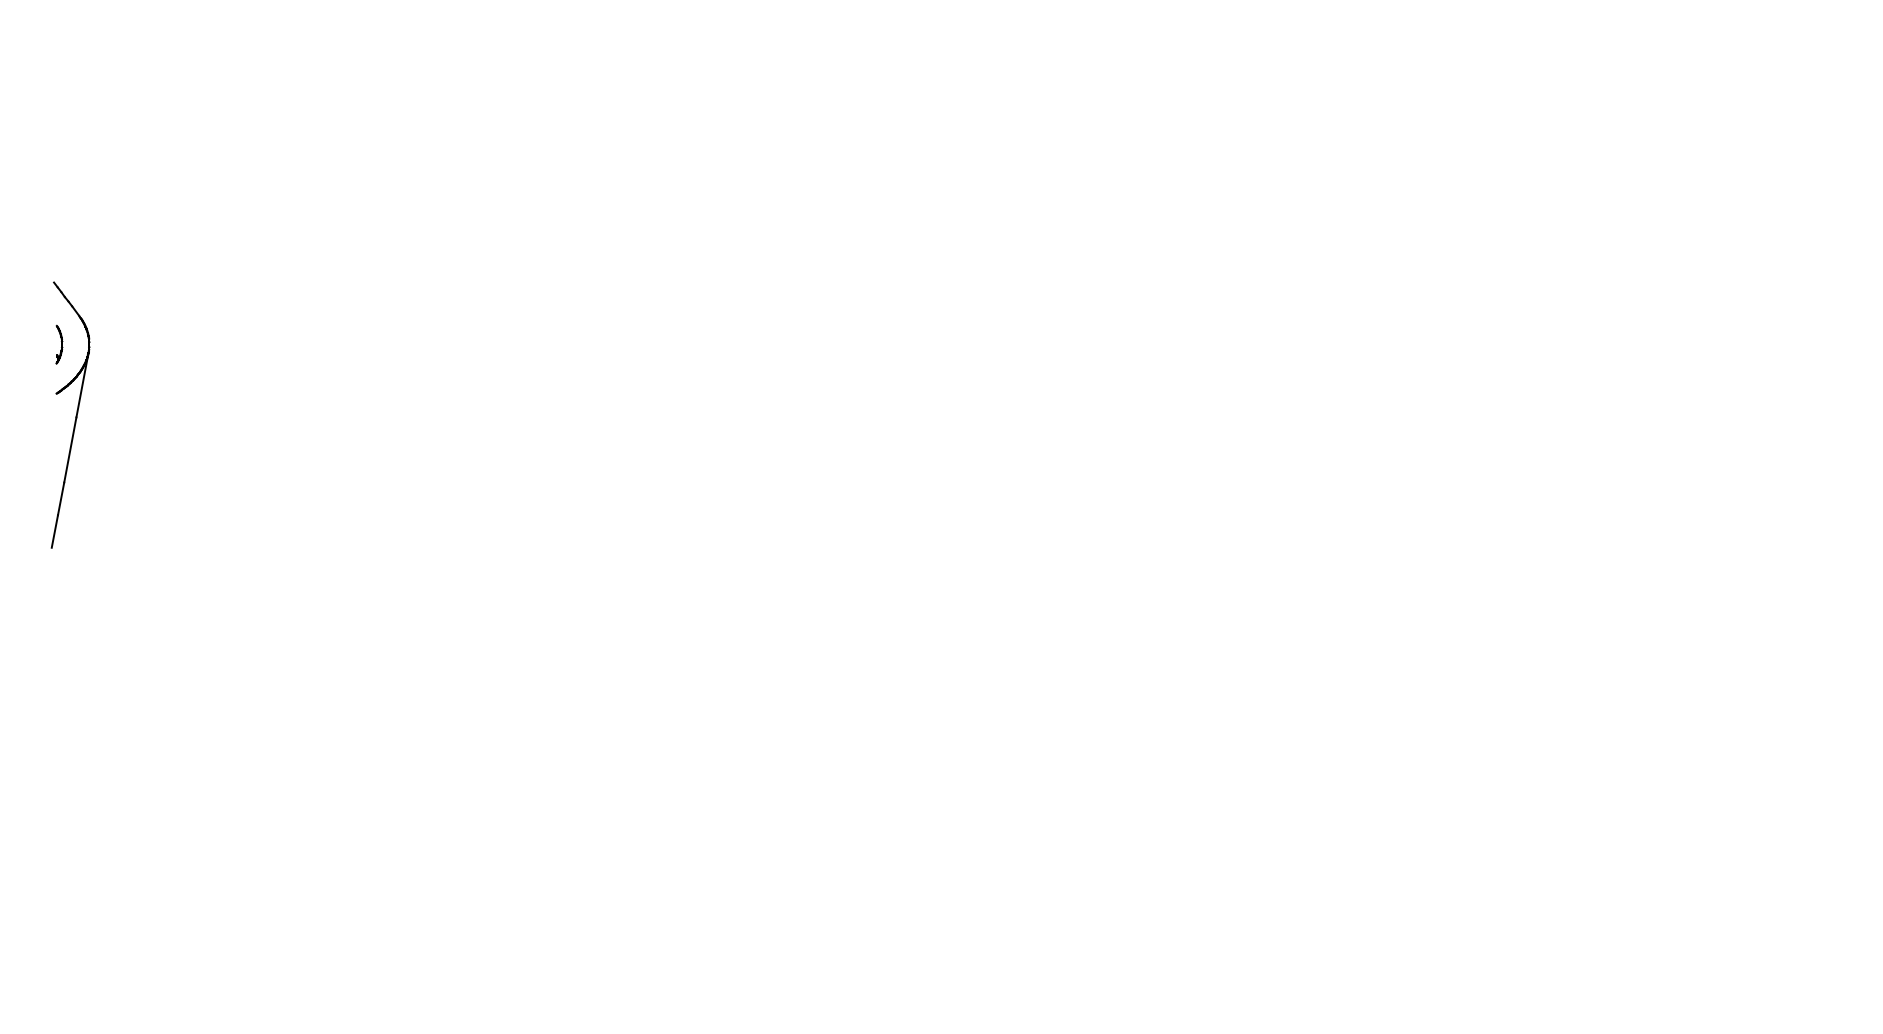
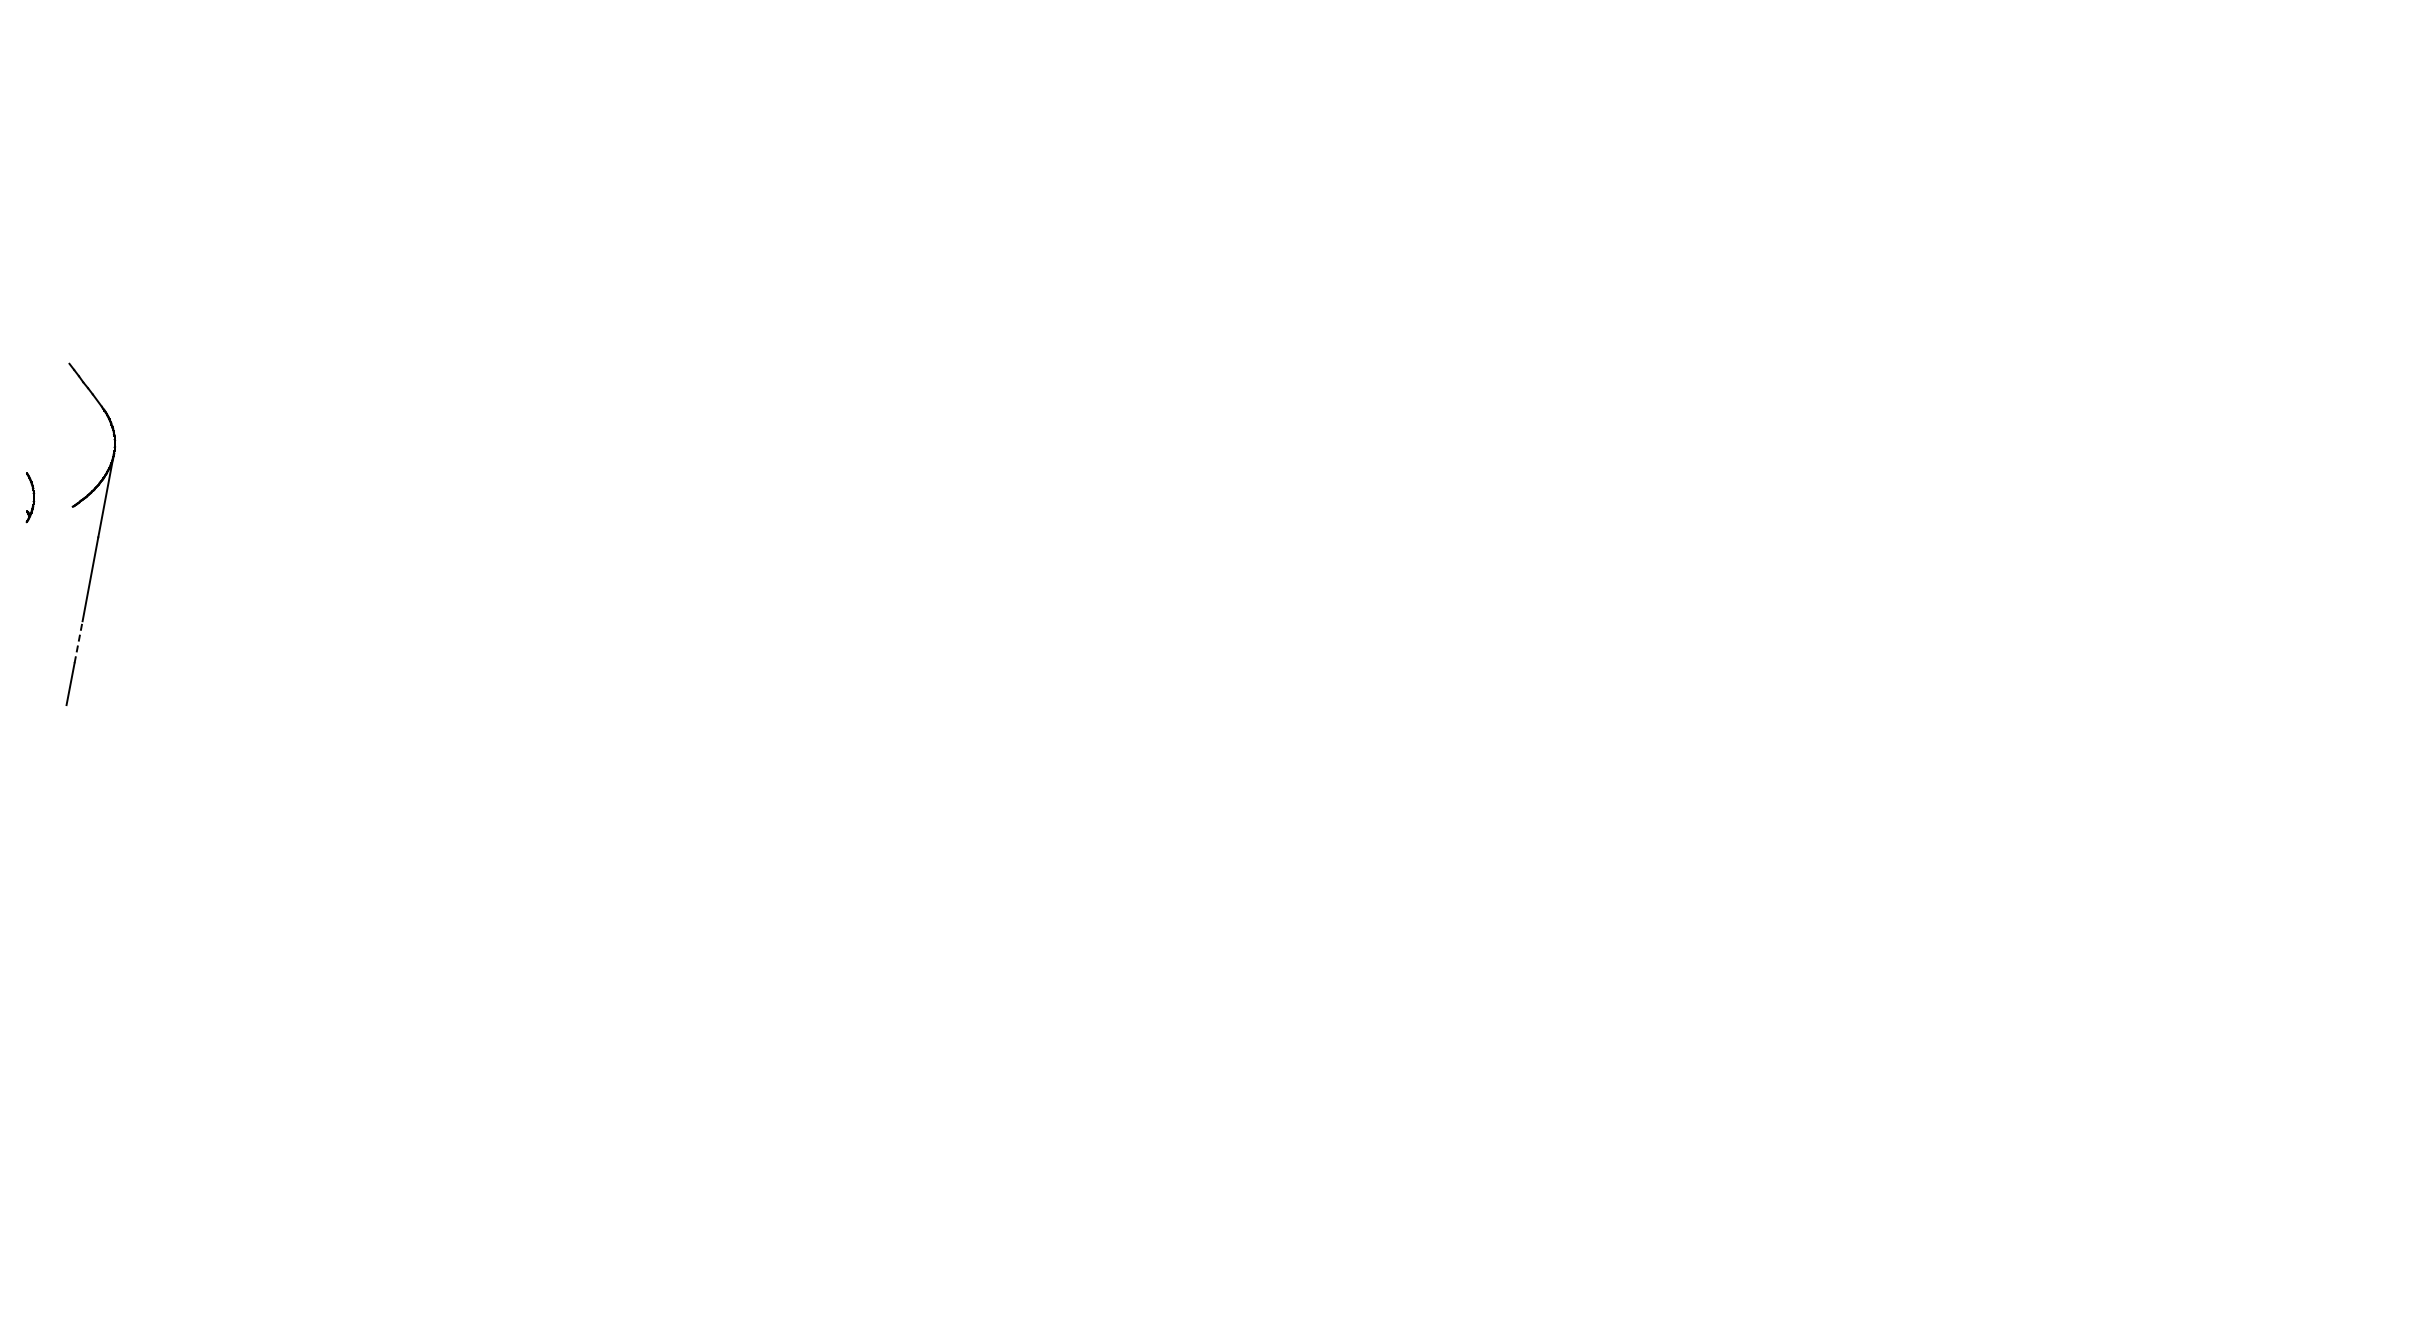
part: (59, 344) -> (30, 497), moved
line: (61, 498) -> (78, 641), solid -> dashed

